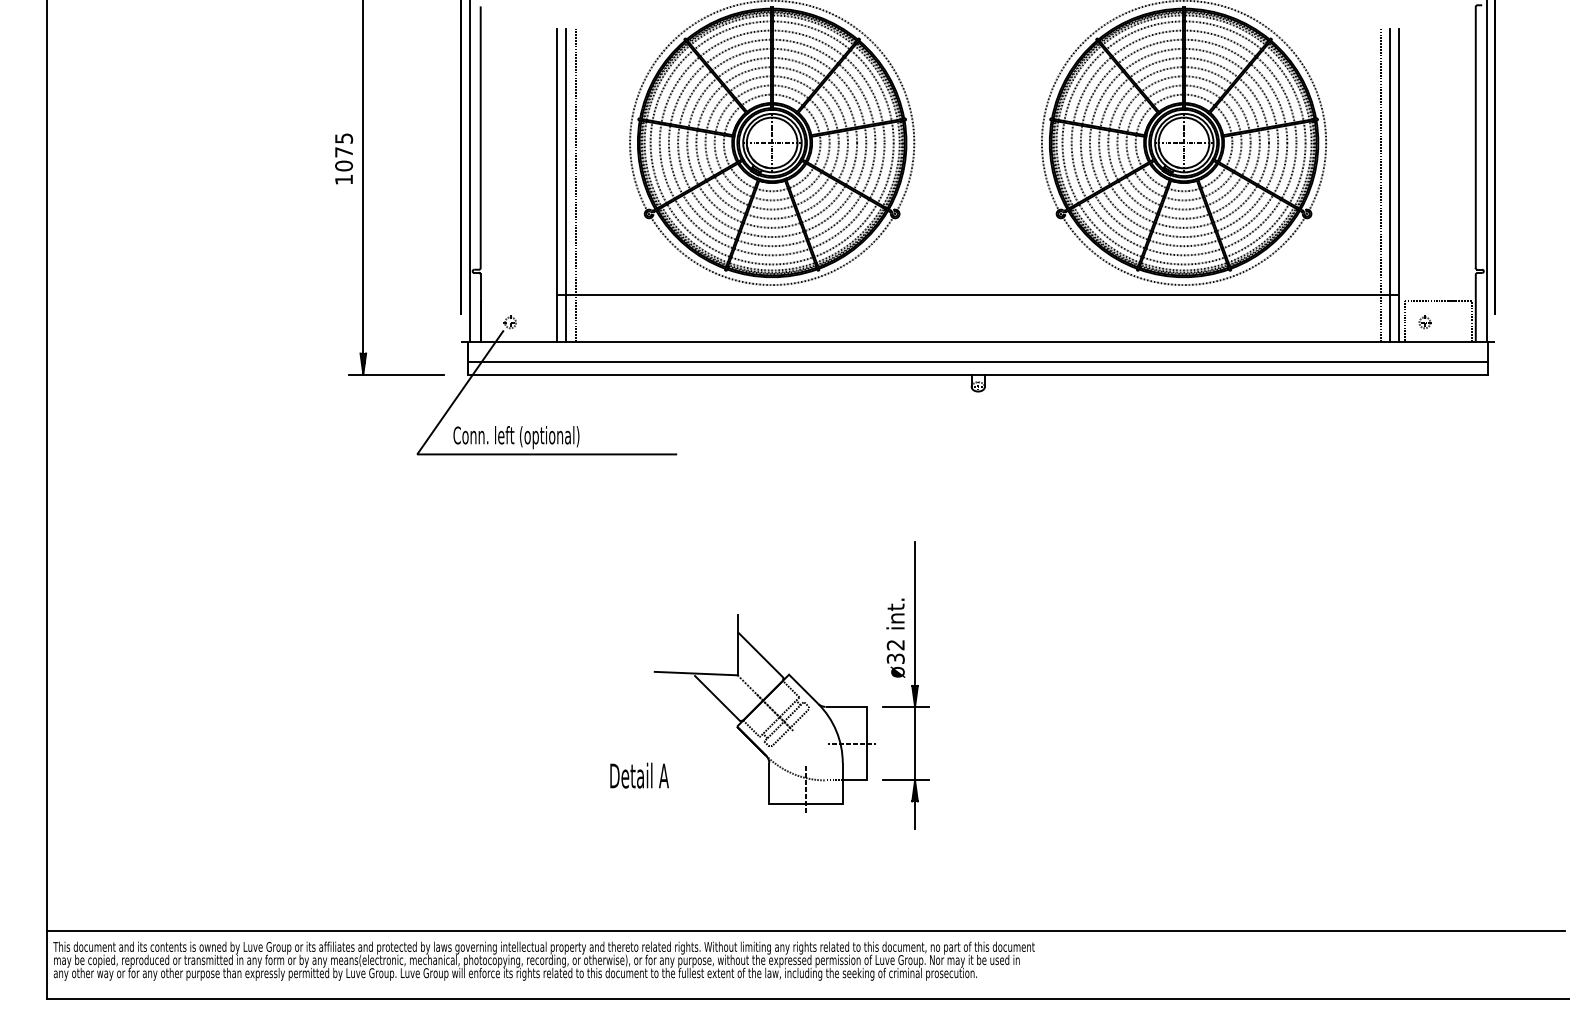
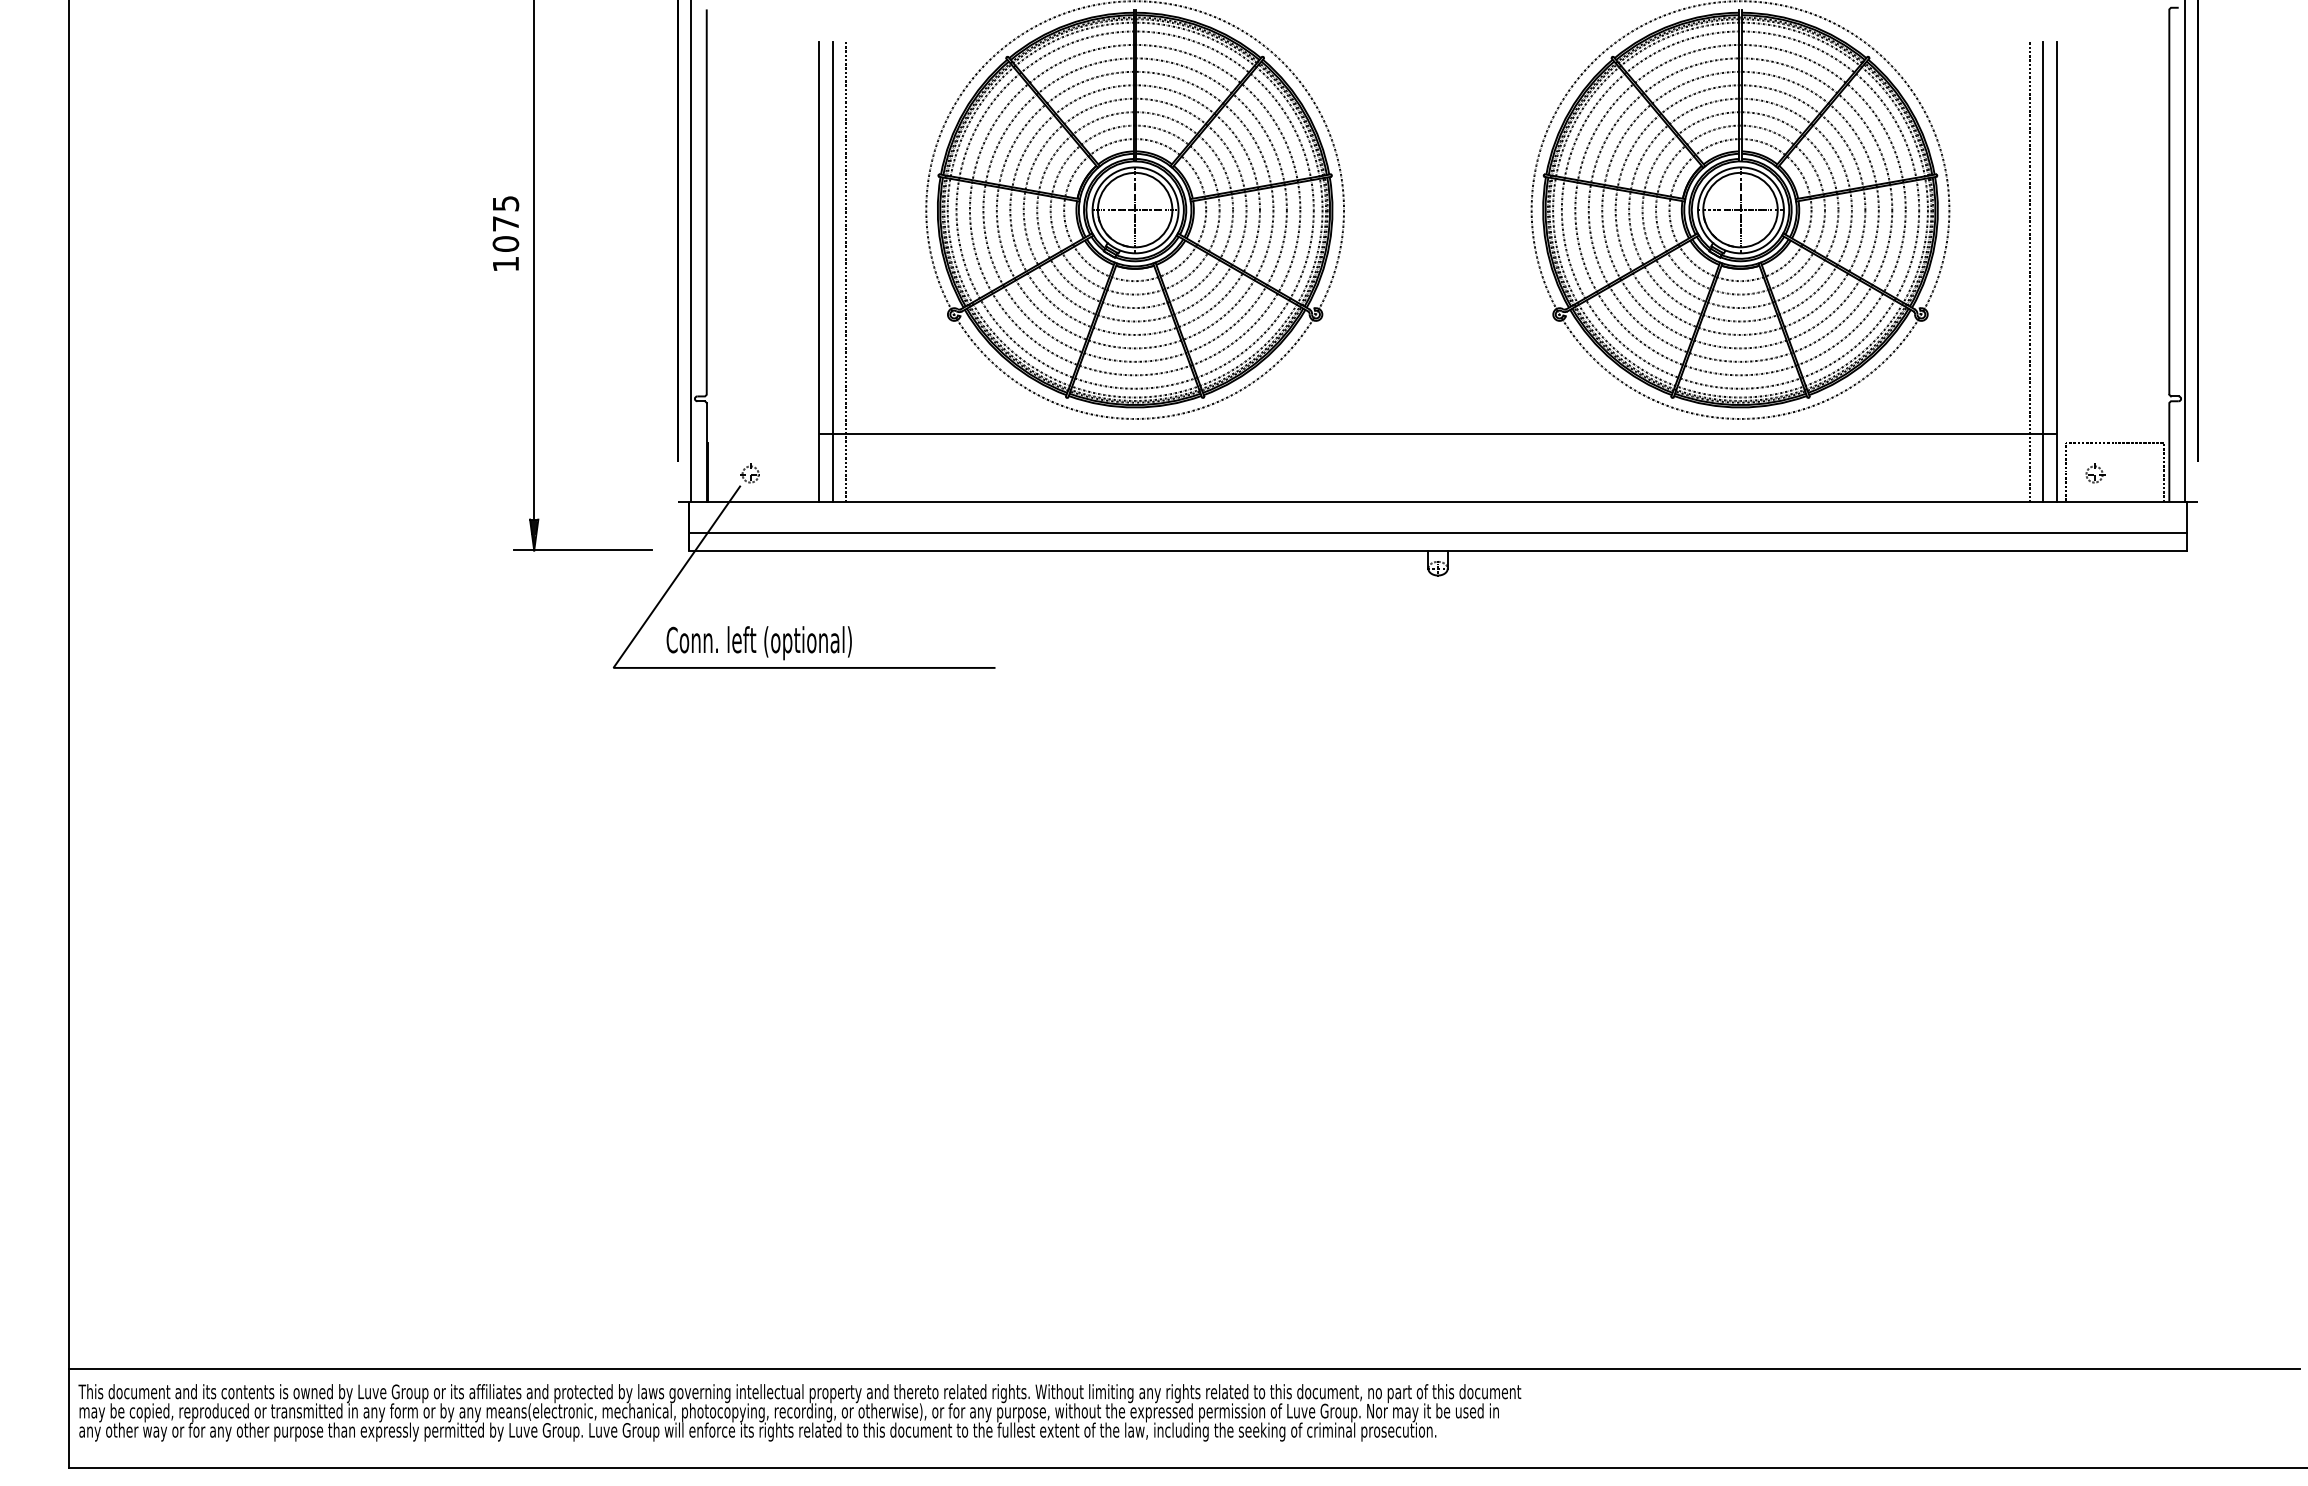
part: (769, 685) -> (1131, 1007), removed

